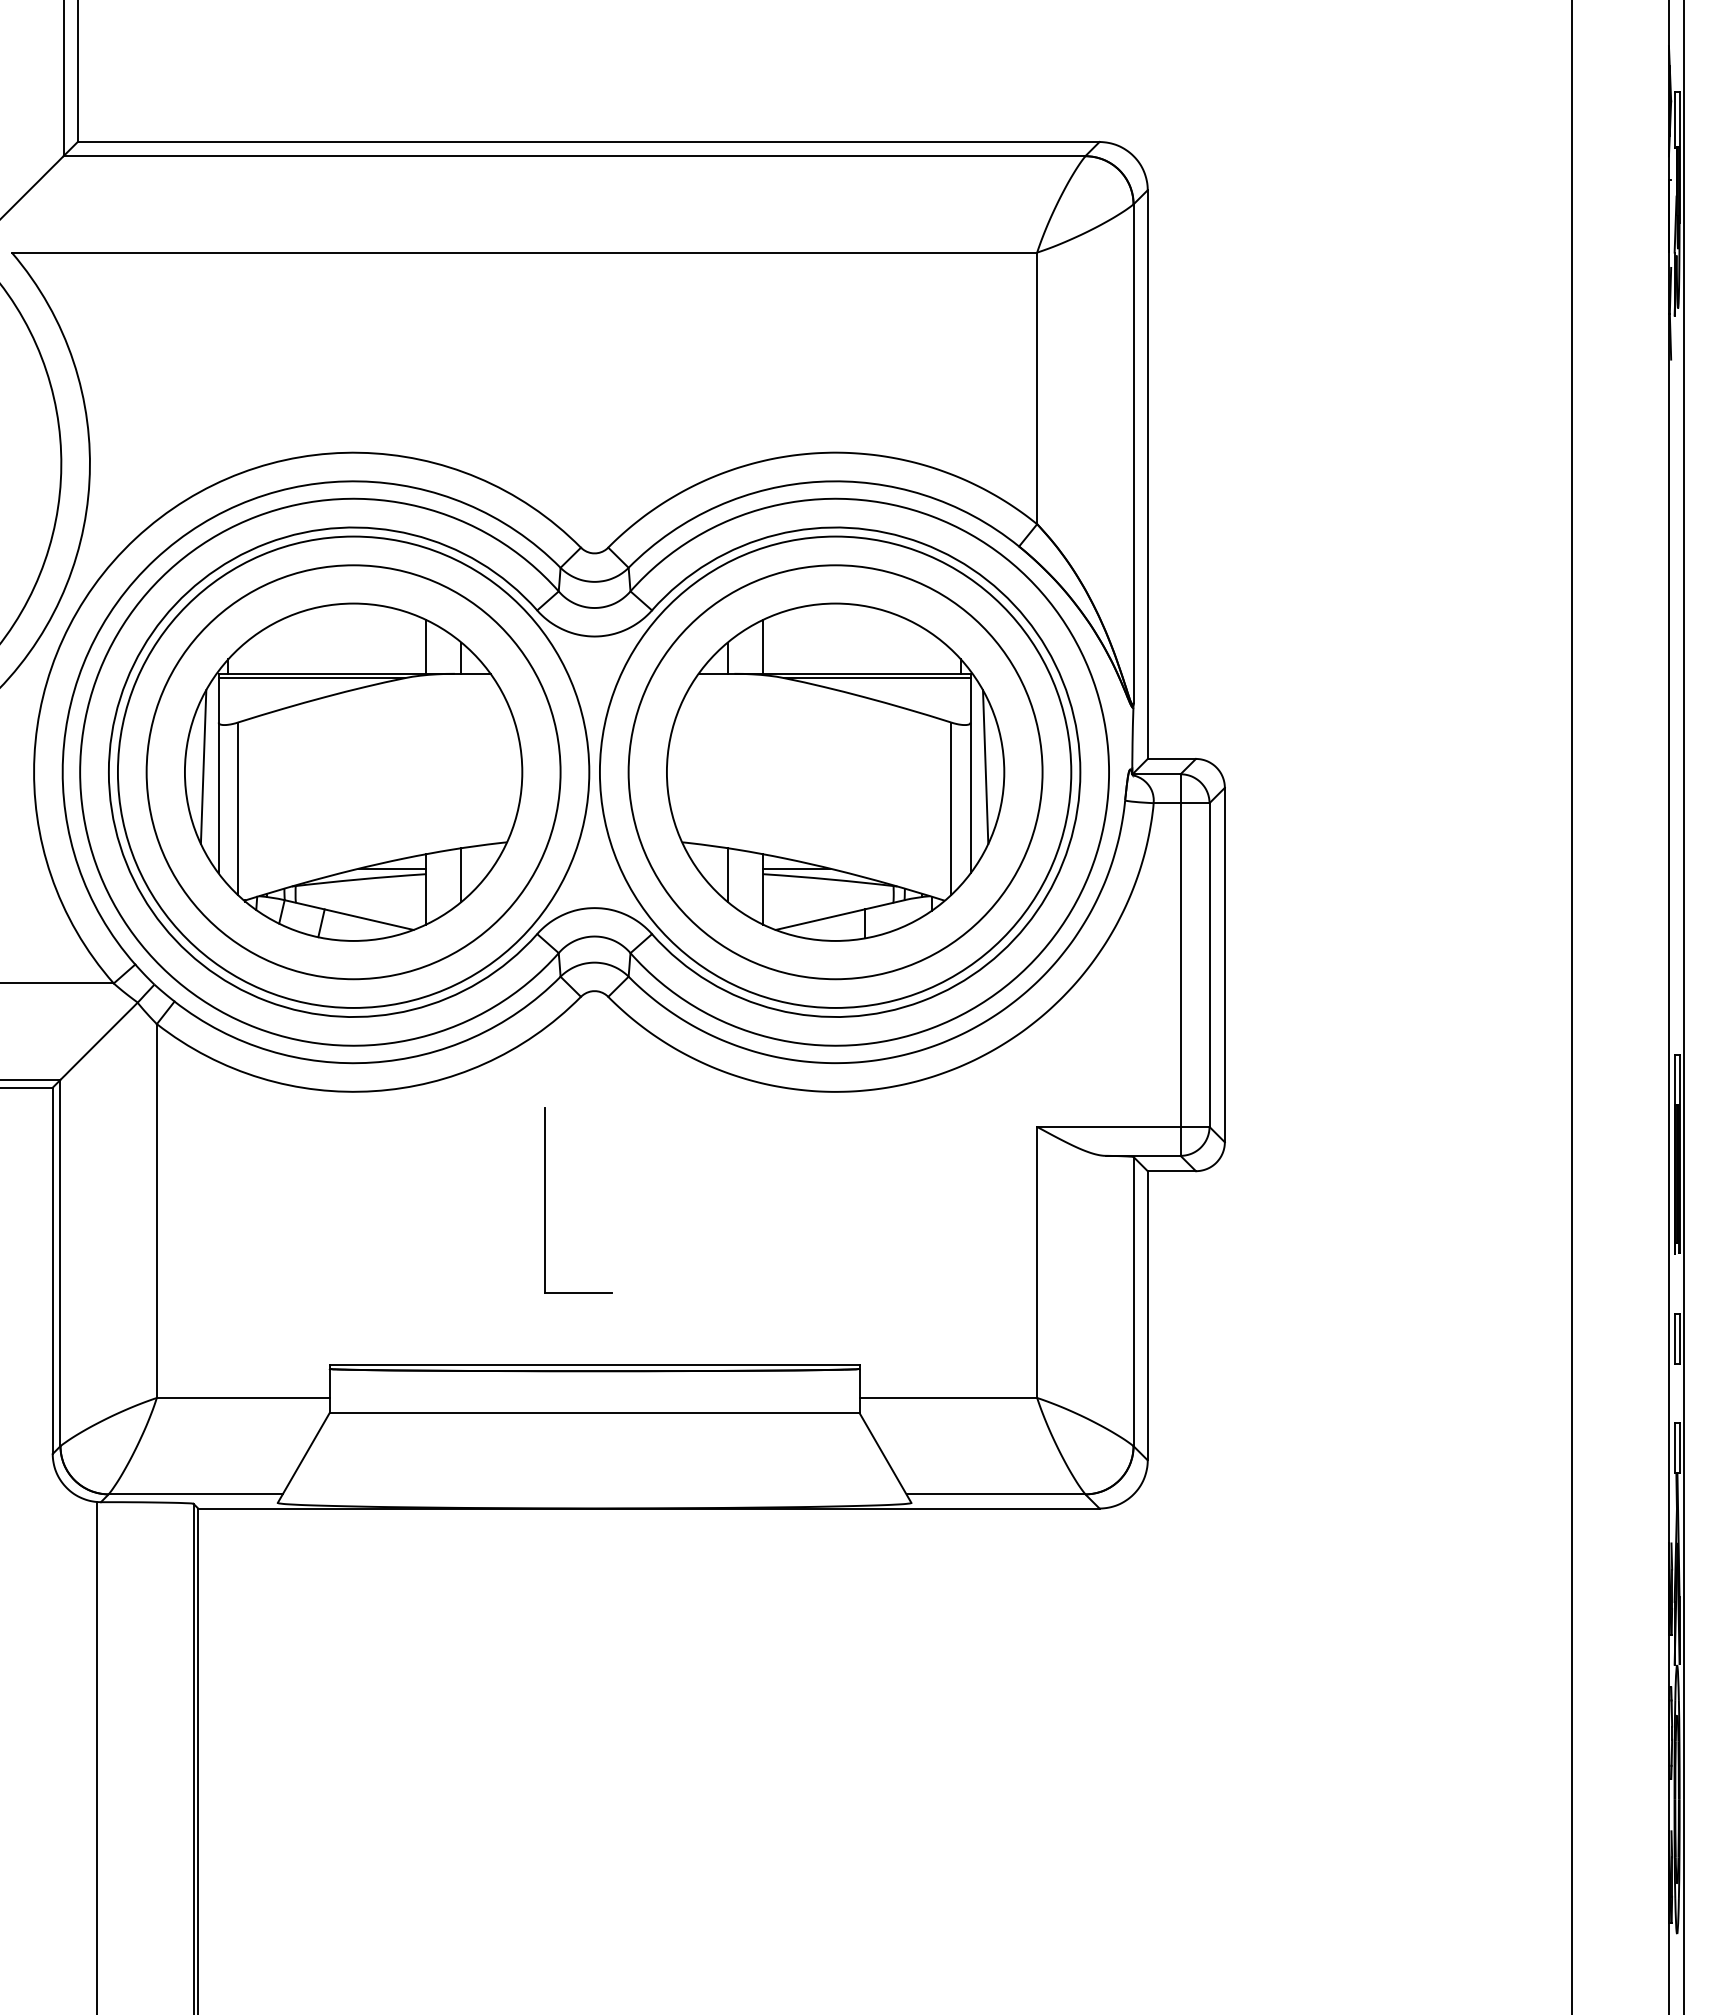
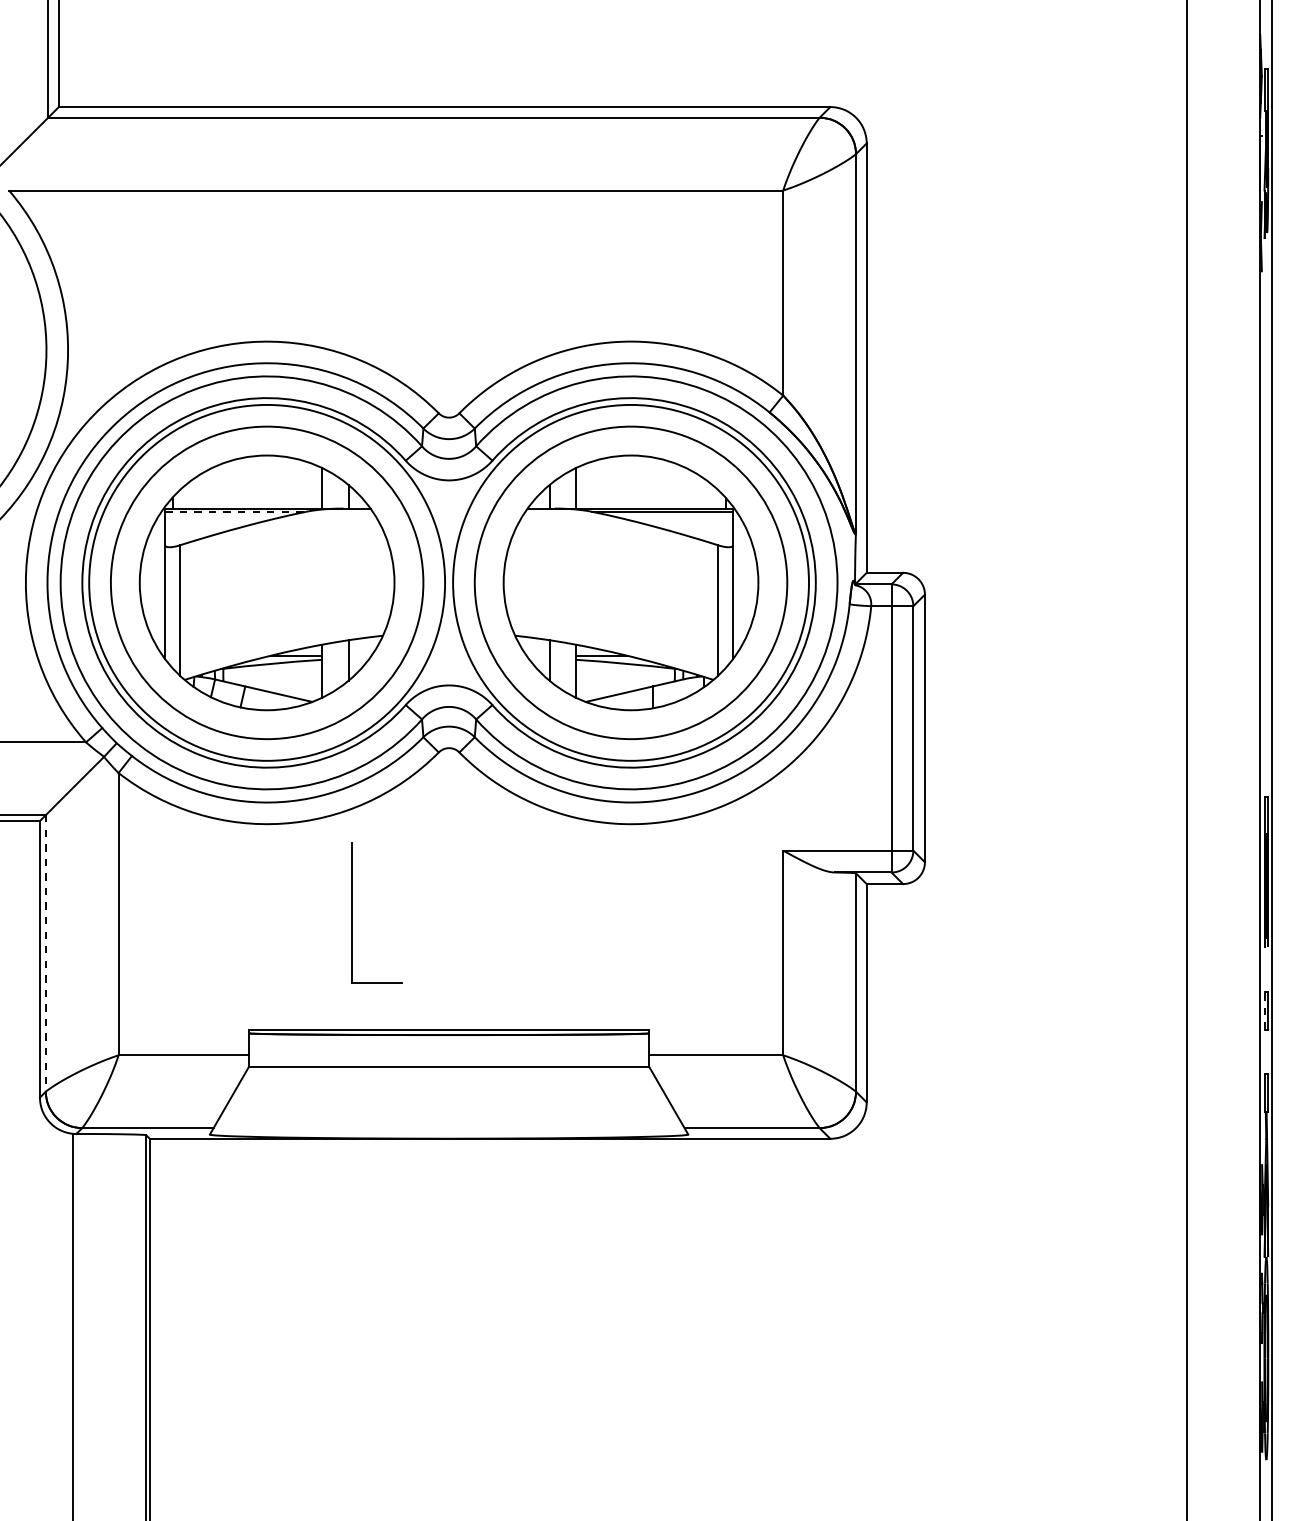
line: (312, 678) -> (236, 512), solid -> dashed
line: (203, 766) -> (153, 578), removed
line: (985, 766) -> (744, 578), removed
part: (545, 1200) -> (351, 913), moved
line: (60, 1263) -> (45, 953), solid -> dashed
line: (1674, 1338) -> (1264, 1010), solid -> dashed

